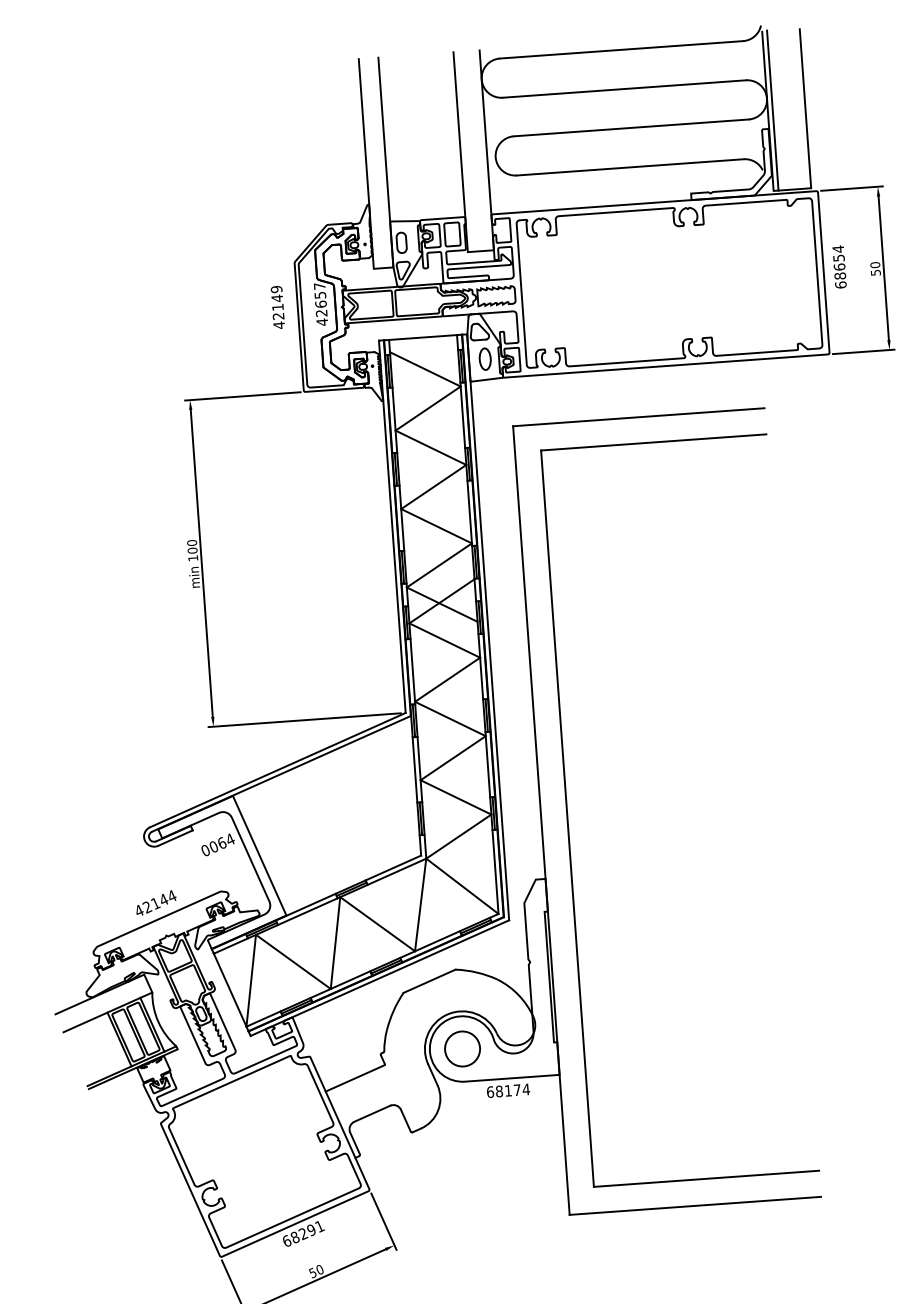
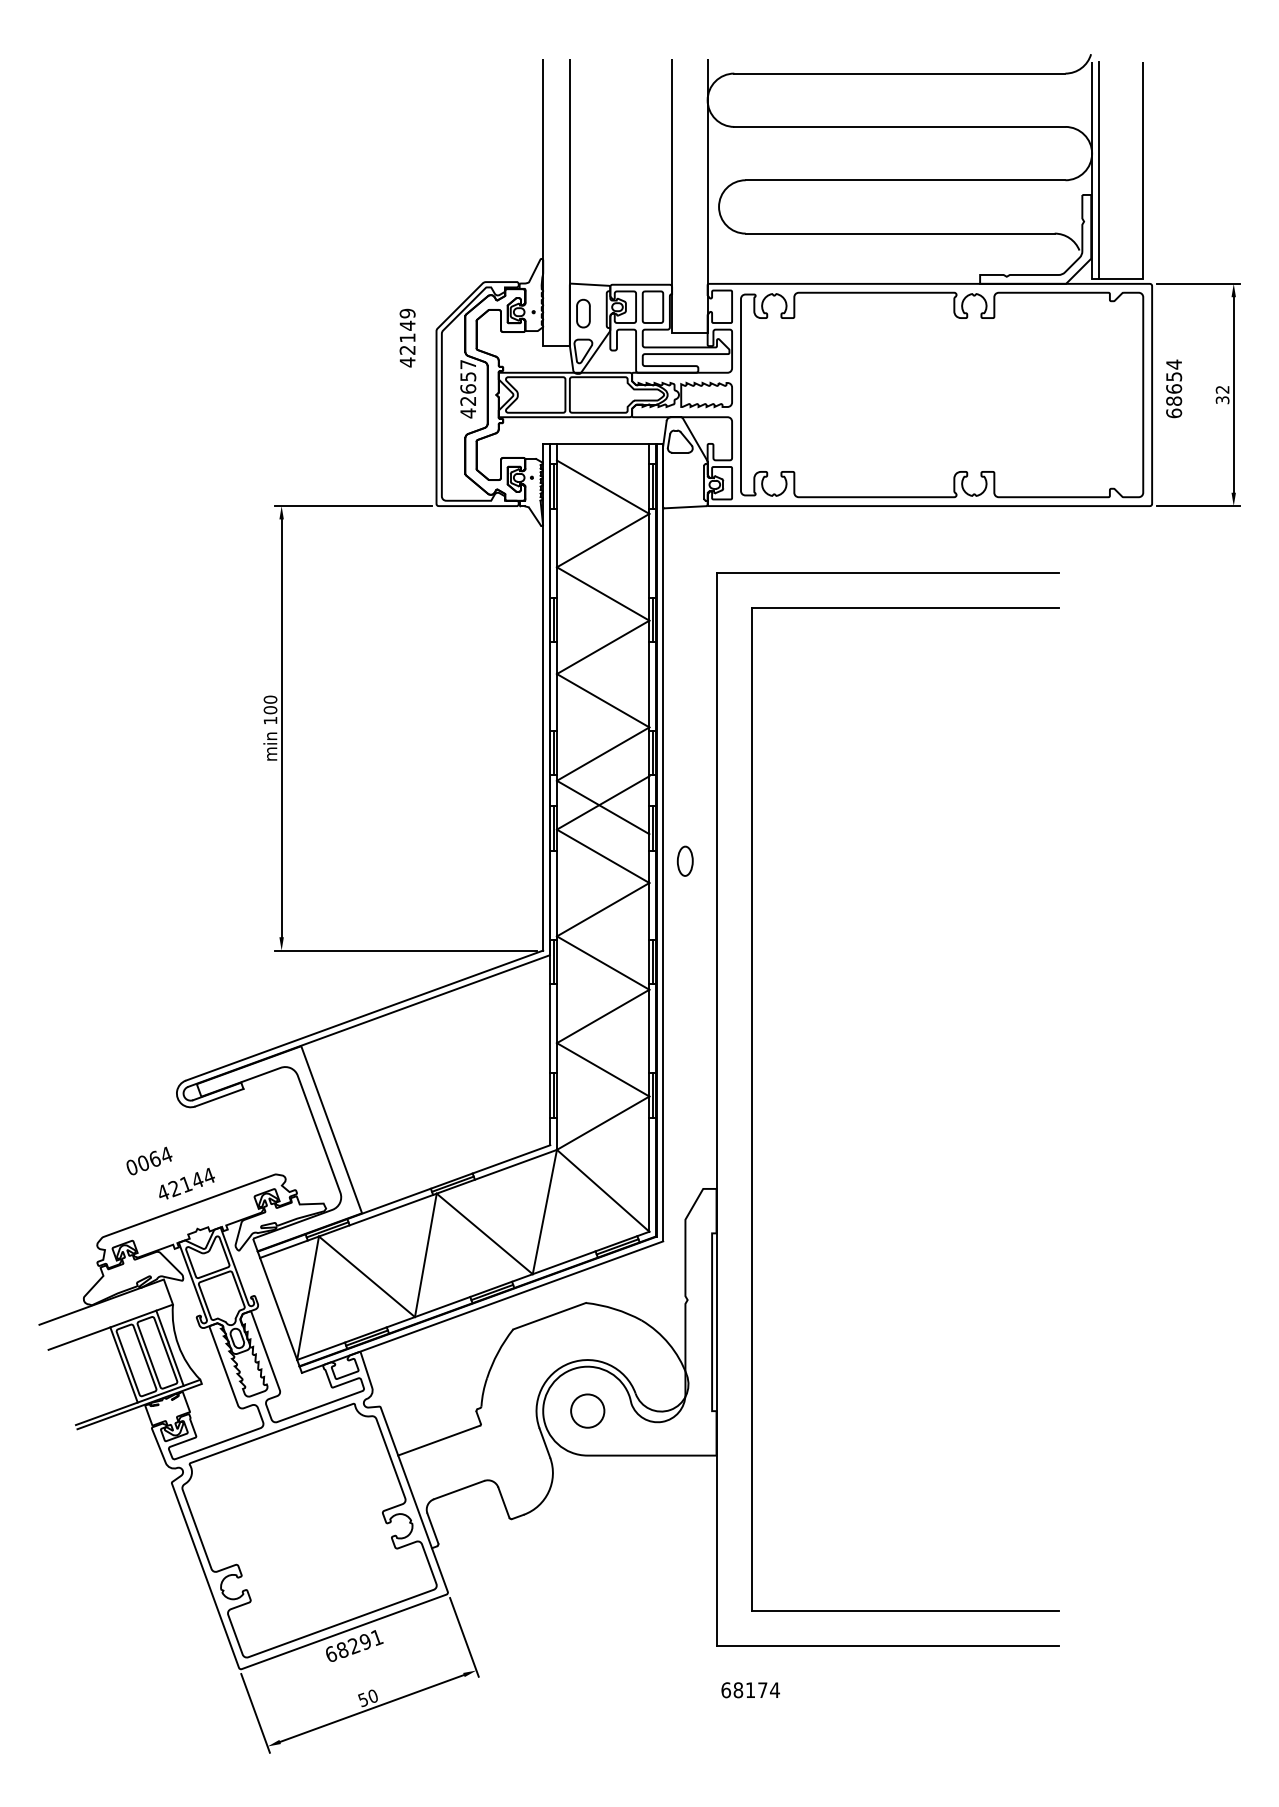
text: (875, 268) -> (1222, 394), 50 -> 32
text: (277, 307) -> (407, 337), moved
part: (484, 358) -> (684, 860), moved
text: (218, 844) -> (149, 1160), moved
circle: (462, 1048) -> (587, 1410), size x0.7
text: (508, 1091) -> (750, 1690), moved

